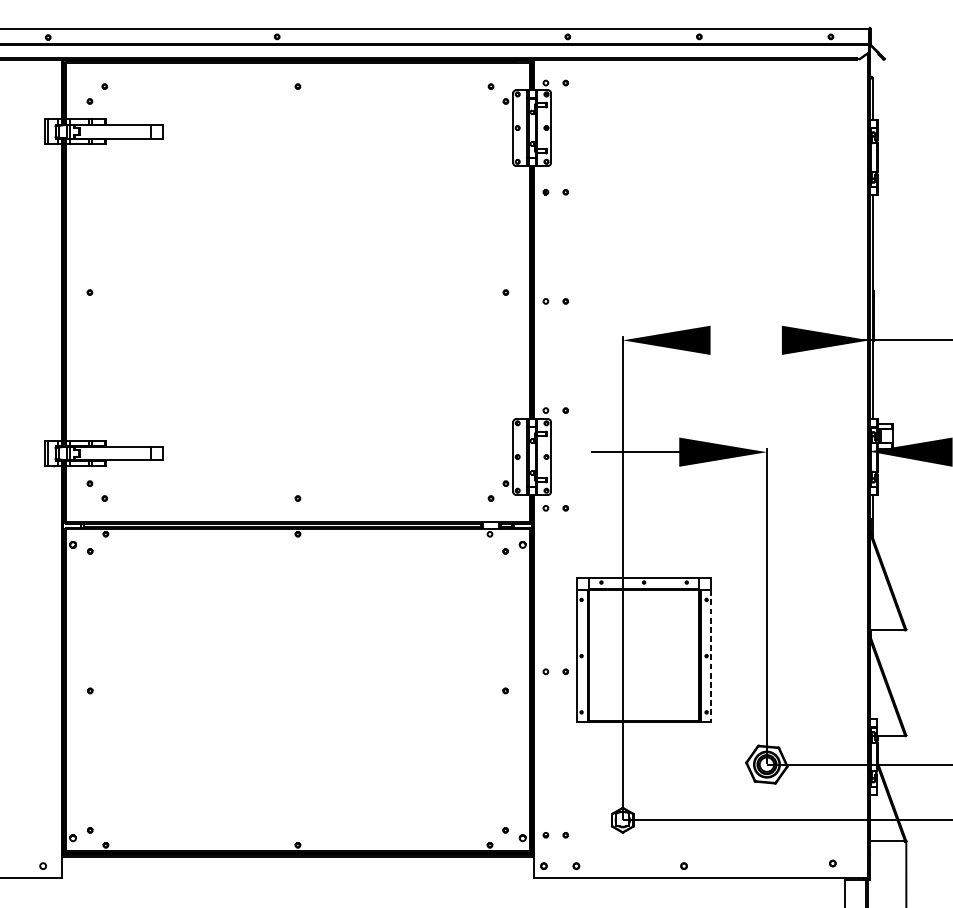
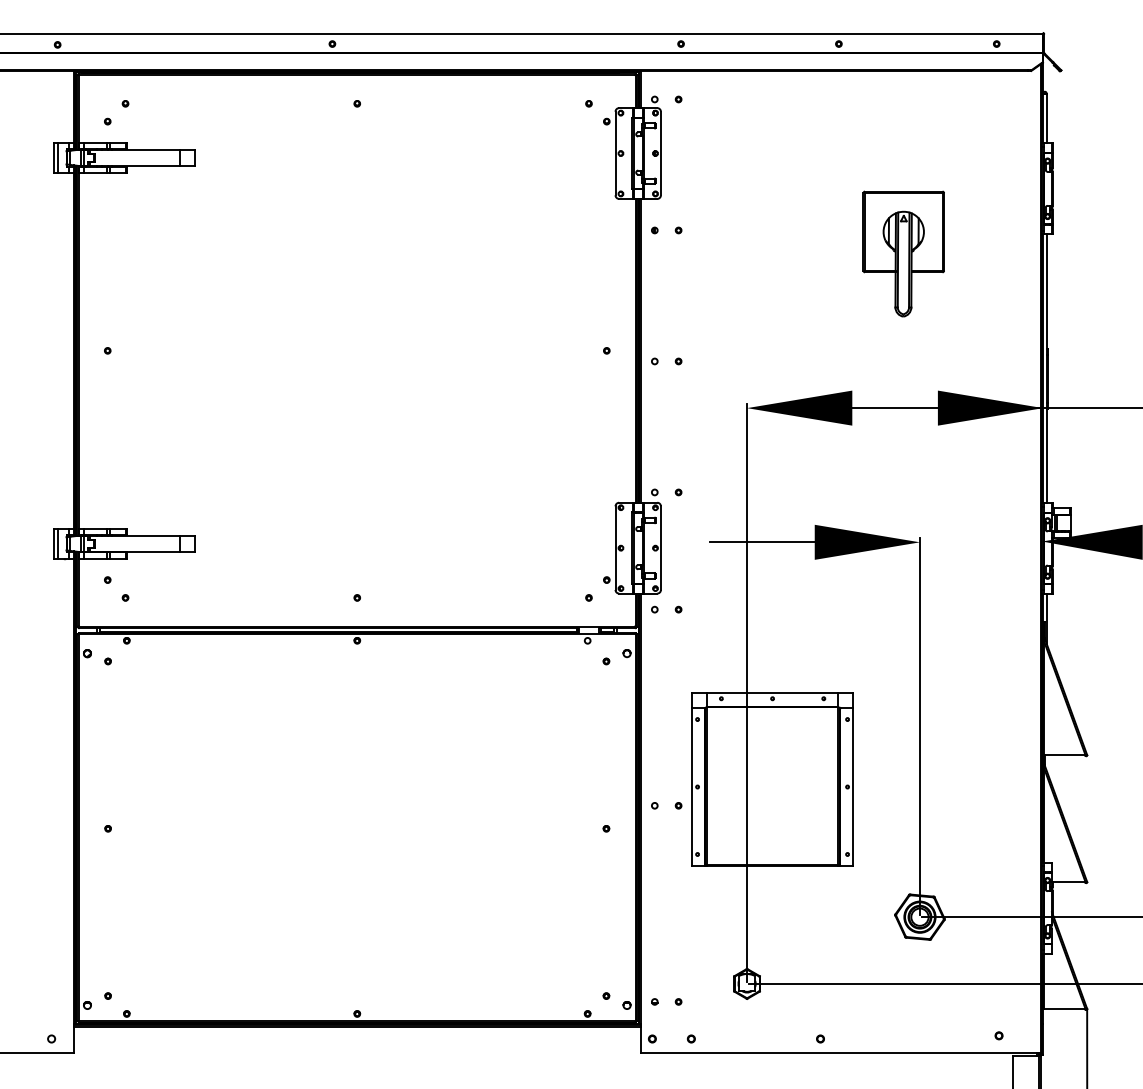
part: (753, 211) -> (903, 253), added
line: (745, 340) -> (894, 408), added
line: (711, 656) -> (853, 787), dashed -> solid

